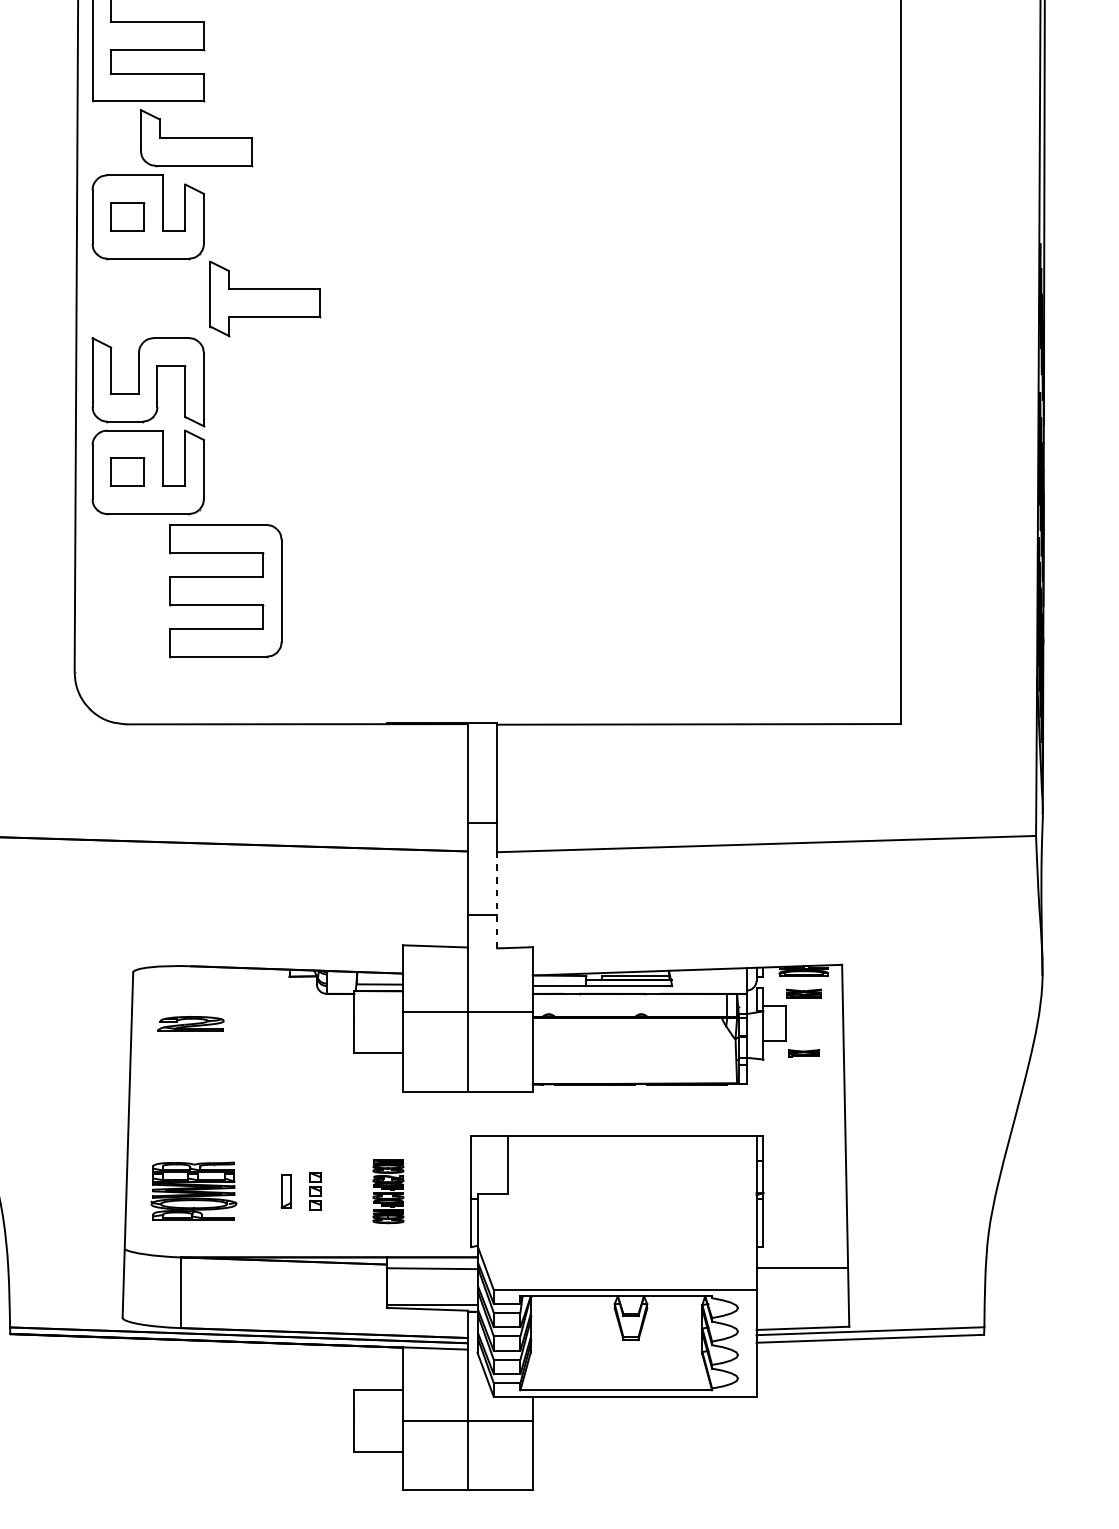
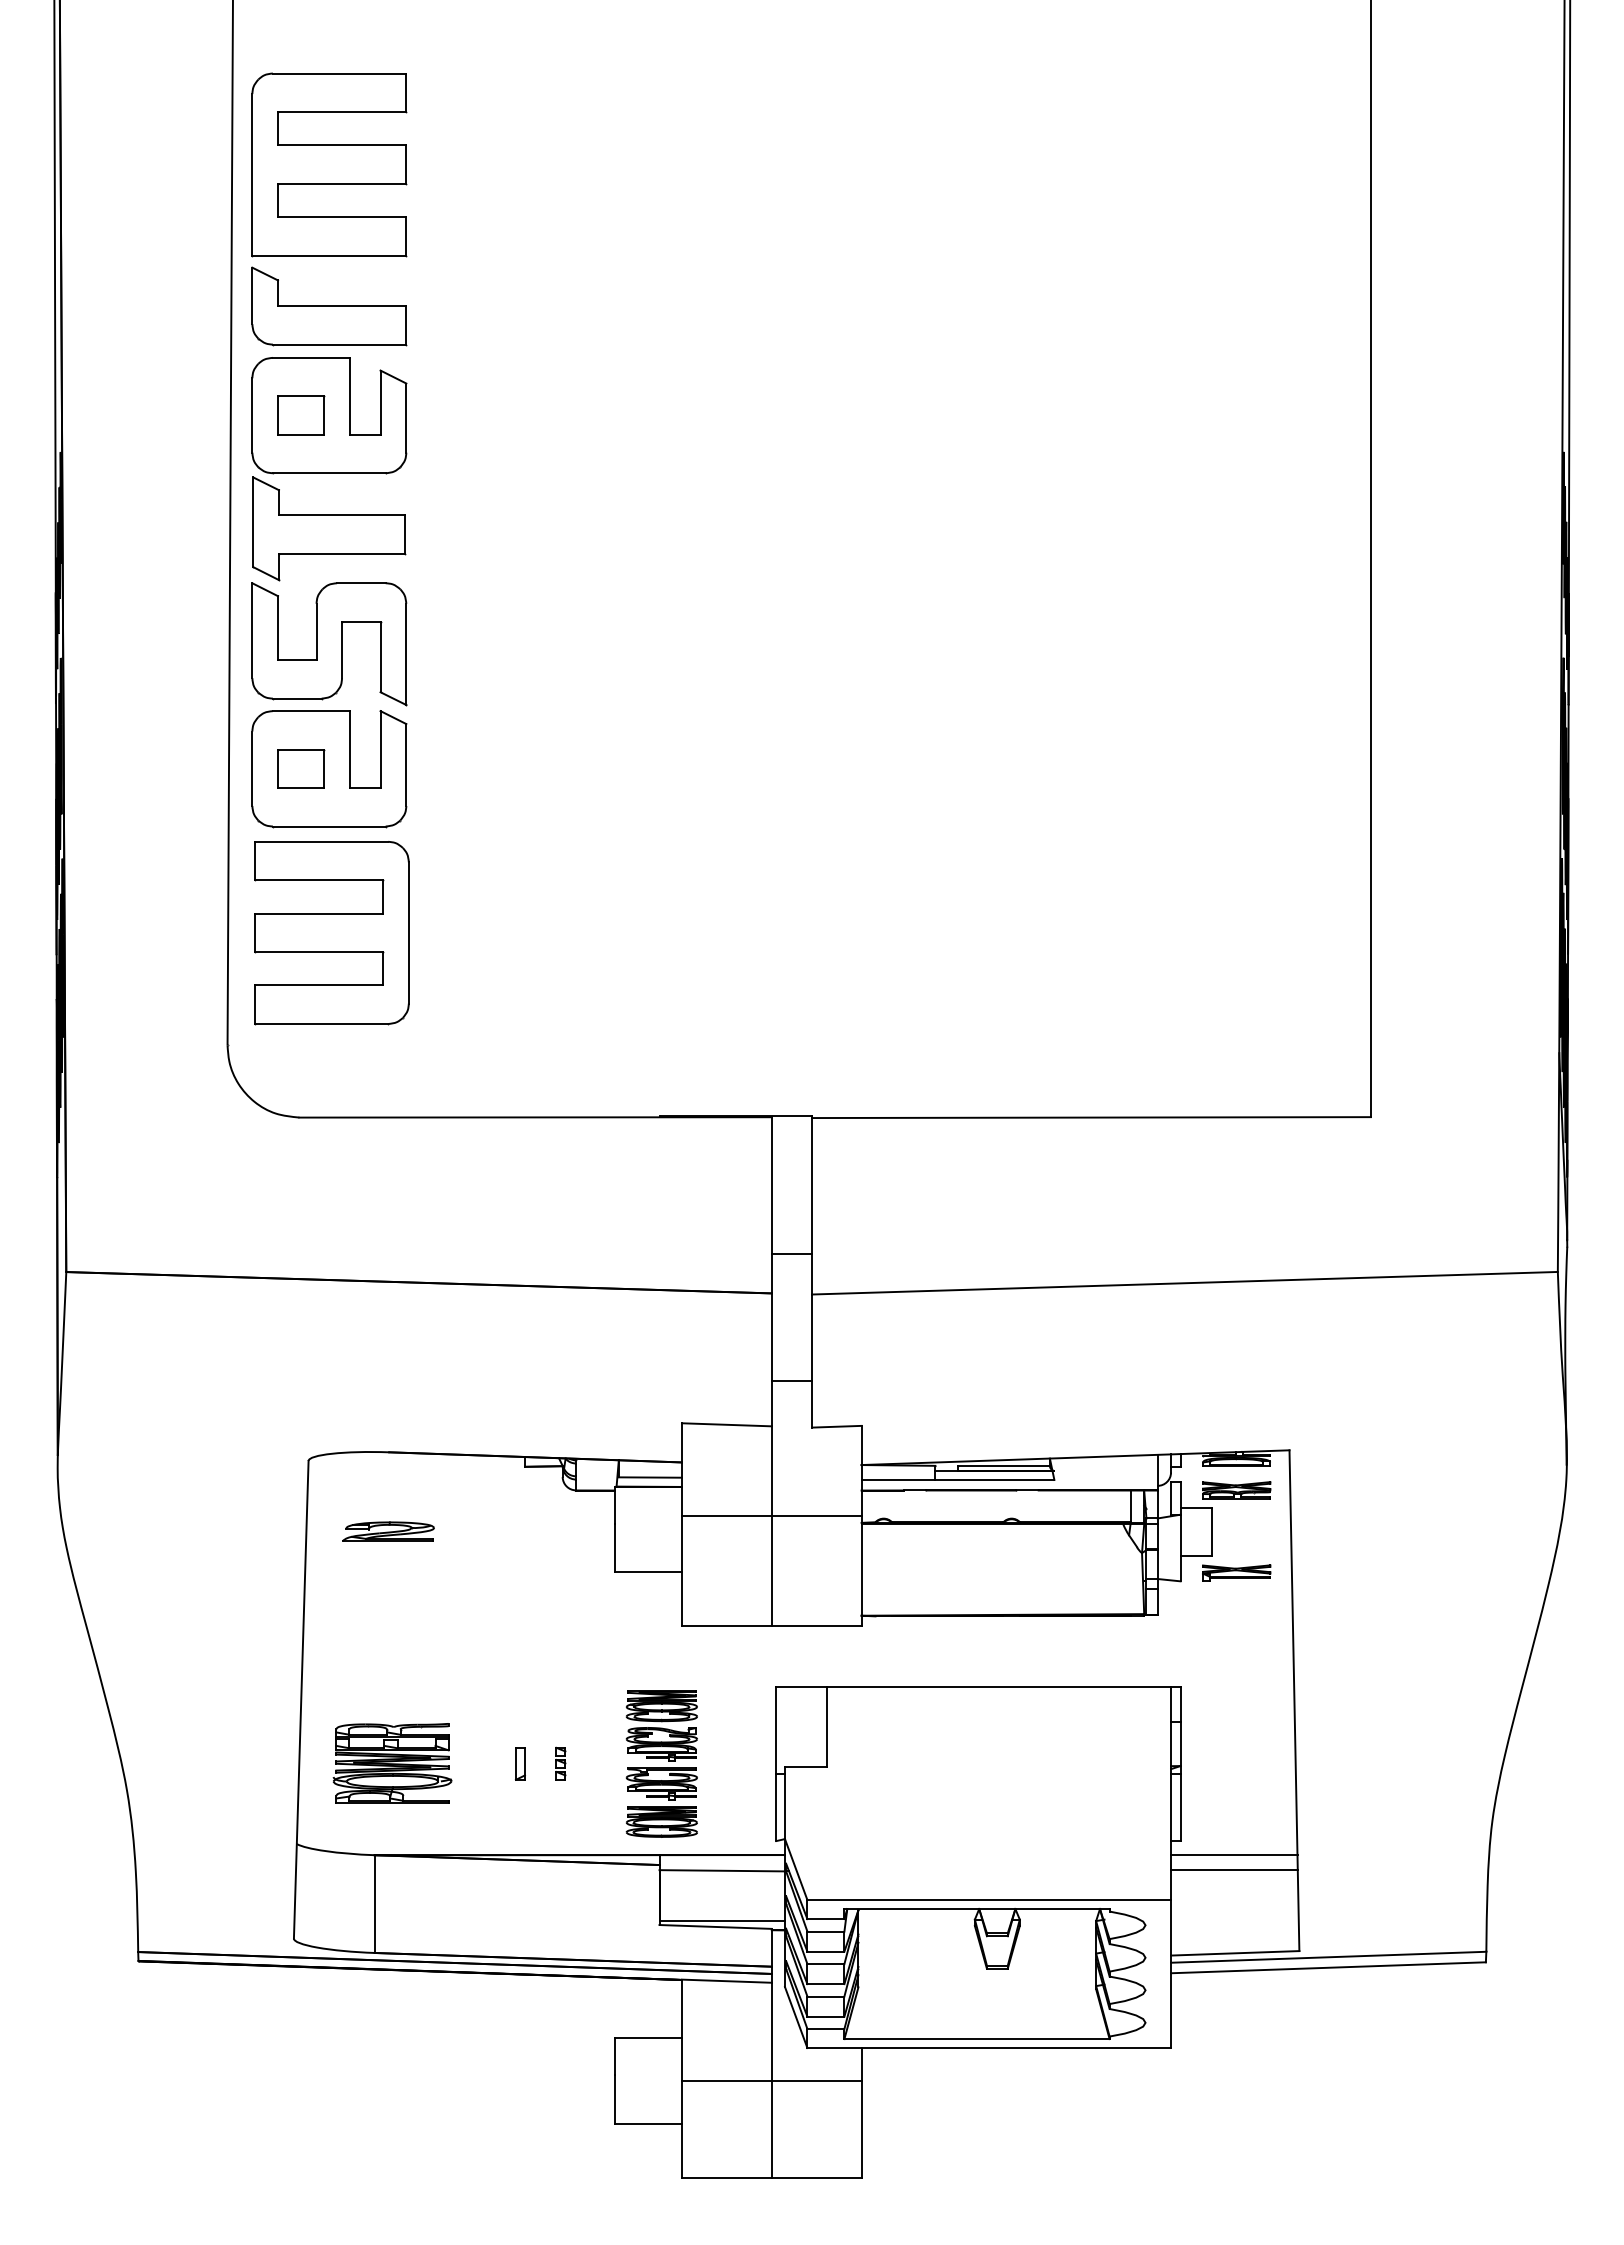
part: (196, 138) -> (329, 306), moved
part: (265, 298) -> (329, 528), moved
part: (225, 591) -> (331, 933), moved
line: (497, 900) -> (812, 1361), dashed -> solid
part: (803, 993) -> (1236, 1490), size x1.43
part: (803, 1053) -> (1236, 1572), size x1.67
part: (286, 1191) -> (520, 1763), size x0.71
part: (315, 1191) -> (560, 1763), size x0.62
part: (388, 1191) -> (661, 1763), size x1.67
line: (802, 1257) -> (1234, 1855), added

